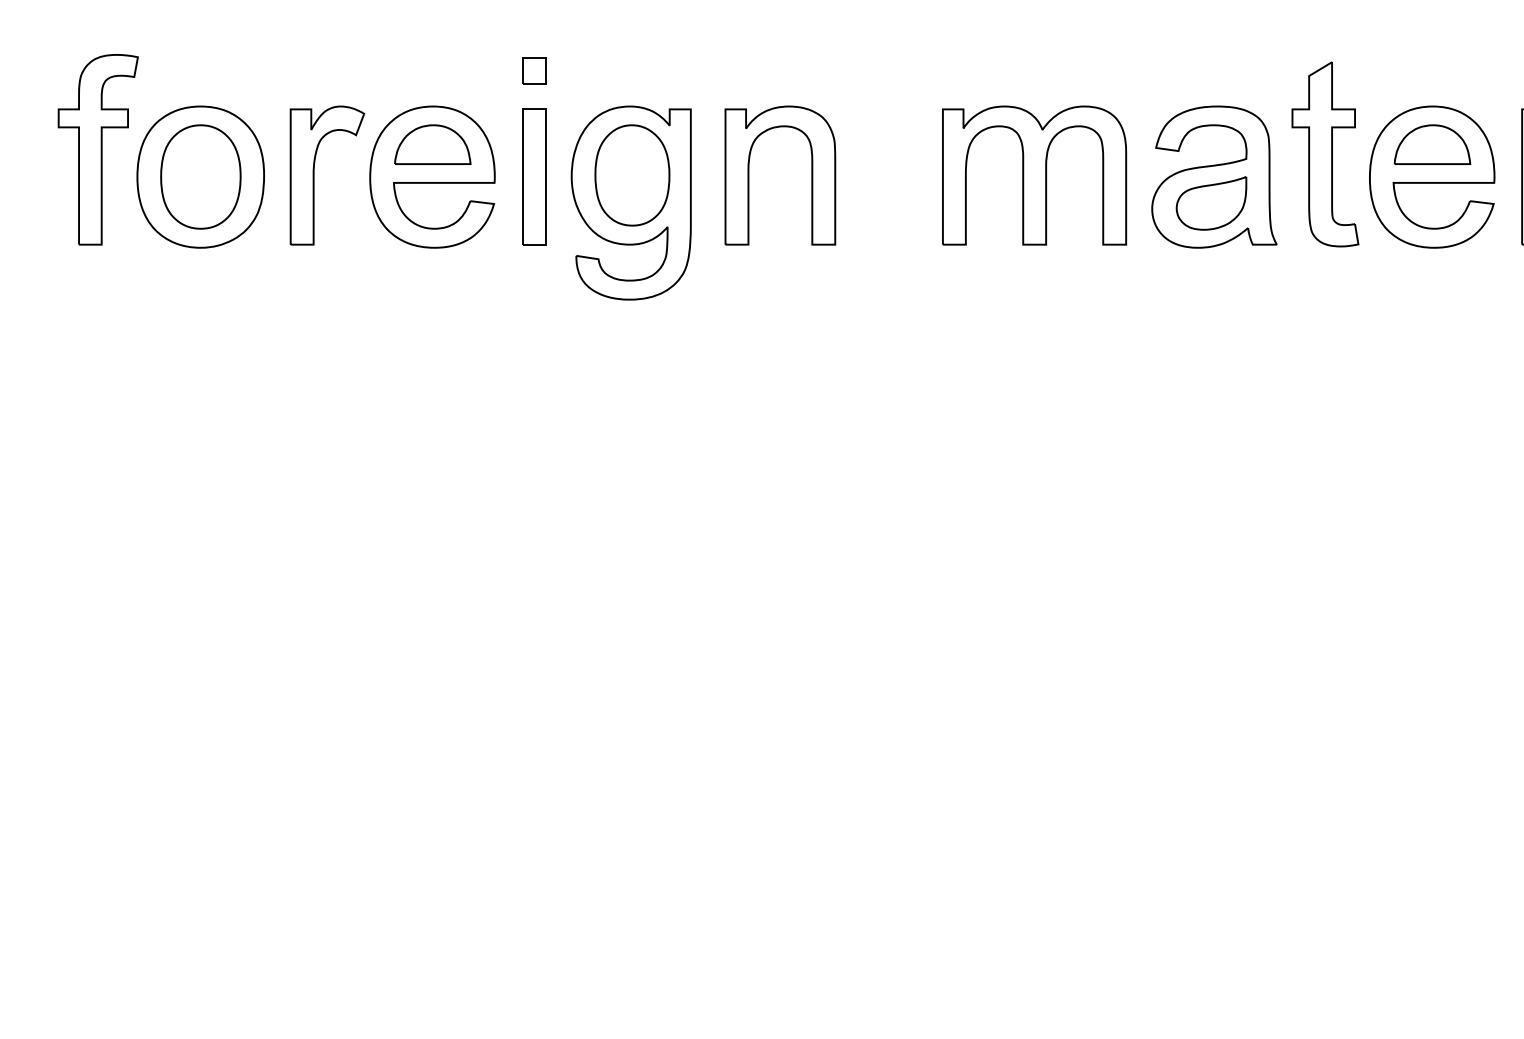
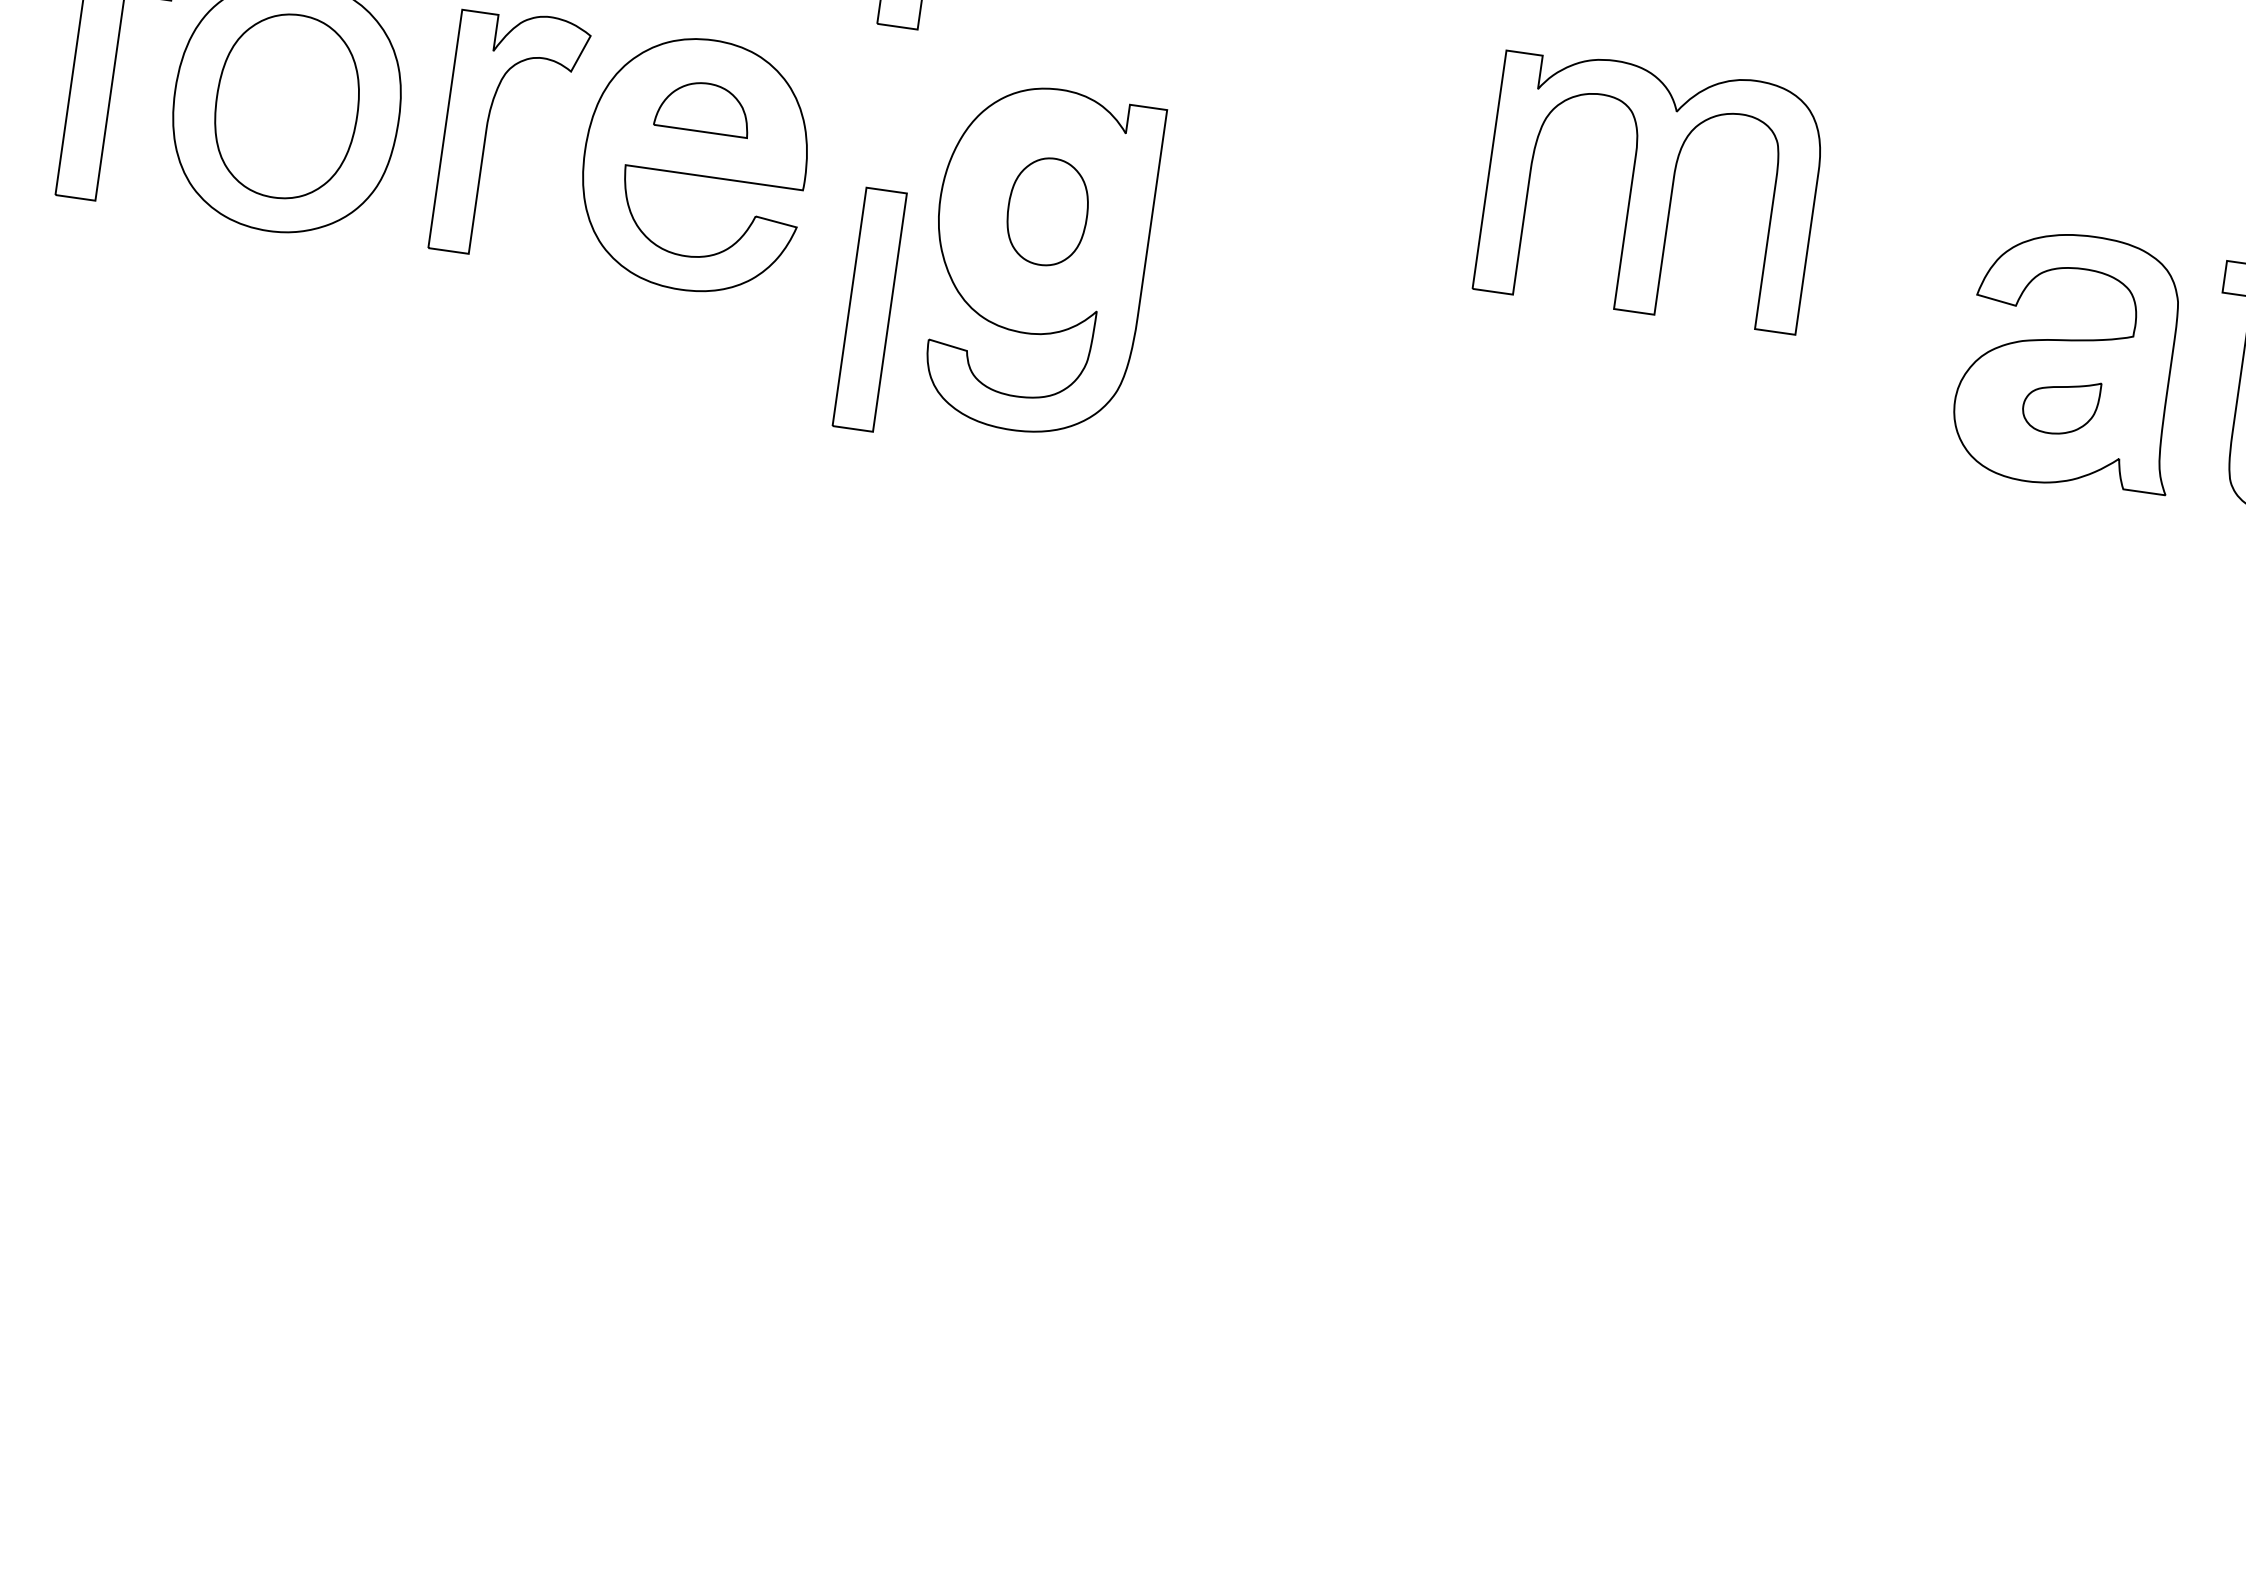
part: (432, 144) -> (703, 107), size x0.7
part: (632, 175) -> (1047, 211), size x0.6
part: (749, 175) -> (1253, 241), removed
part: (1034, 175) -> (1651, 189), moved
part: (534, 176) -> (870, 308), moved
part: (1211, 203) -> (2060, 406), size x0.6

